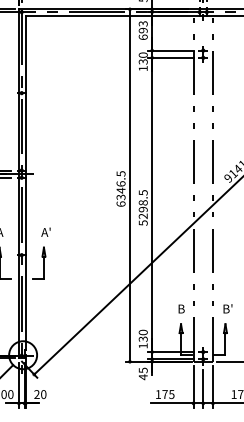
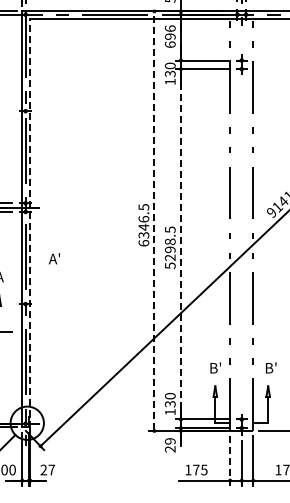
text: (143, 23) -> (170, 28), 693 -> 696
line: (25, 182) -> (30, 217), solid -> dashed
line: (129, 184) -> (154, 220), solid -> dashed
line: (151, 205) -> (180, 244), solid -> dashed
text: (45, 231) -> (54, 258), moved
part: (39, 263) -> (46, 313), removed
text: (181, 308) -> (215, 367), B -> B'
text: (143, 373) -> (170, 445), 45 -> 29
line: (193, 387) -> (230, 461), solid -> dashed
text: (43, 394) -> (51, 469), 20 -> 27

